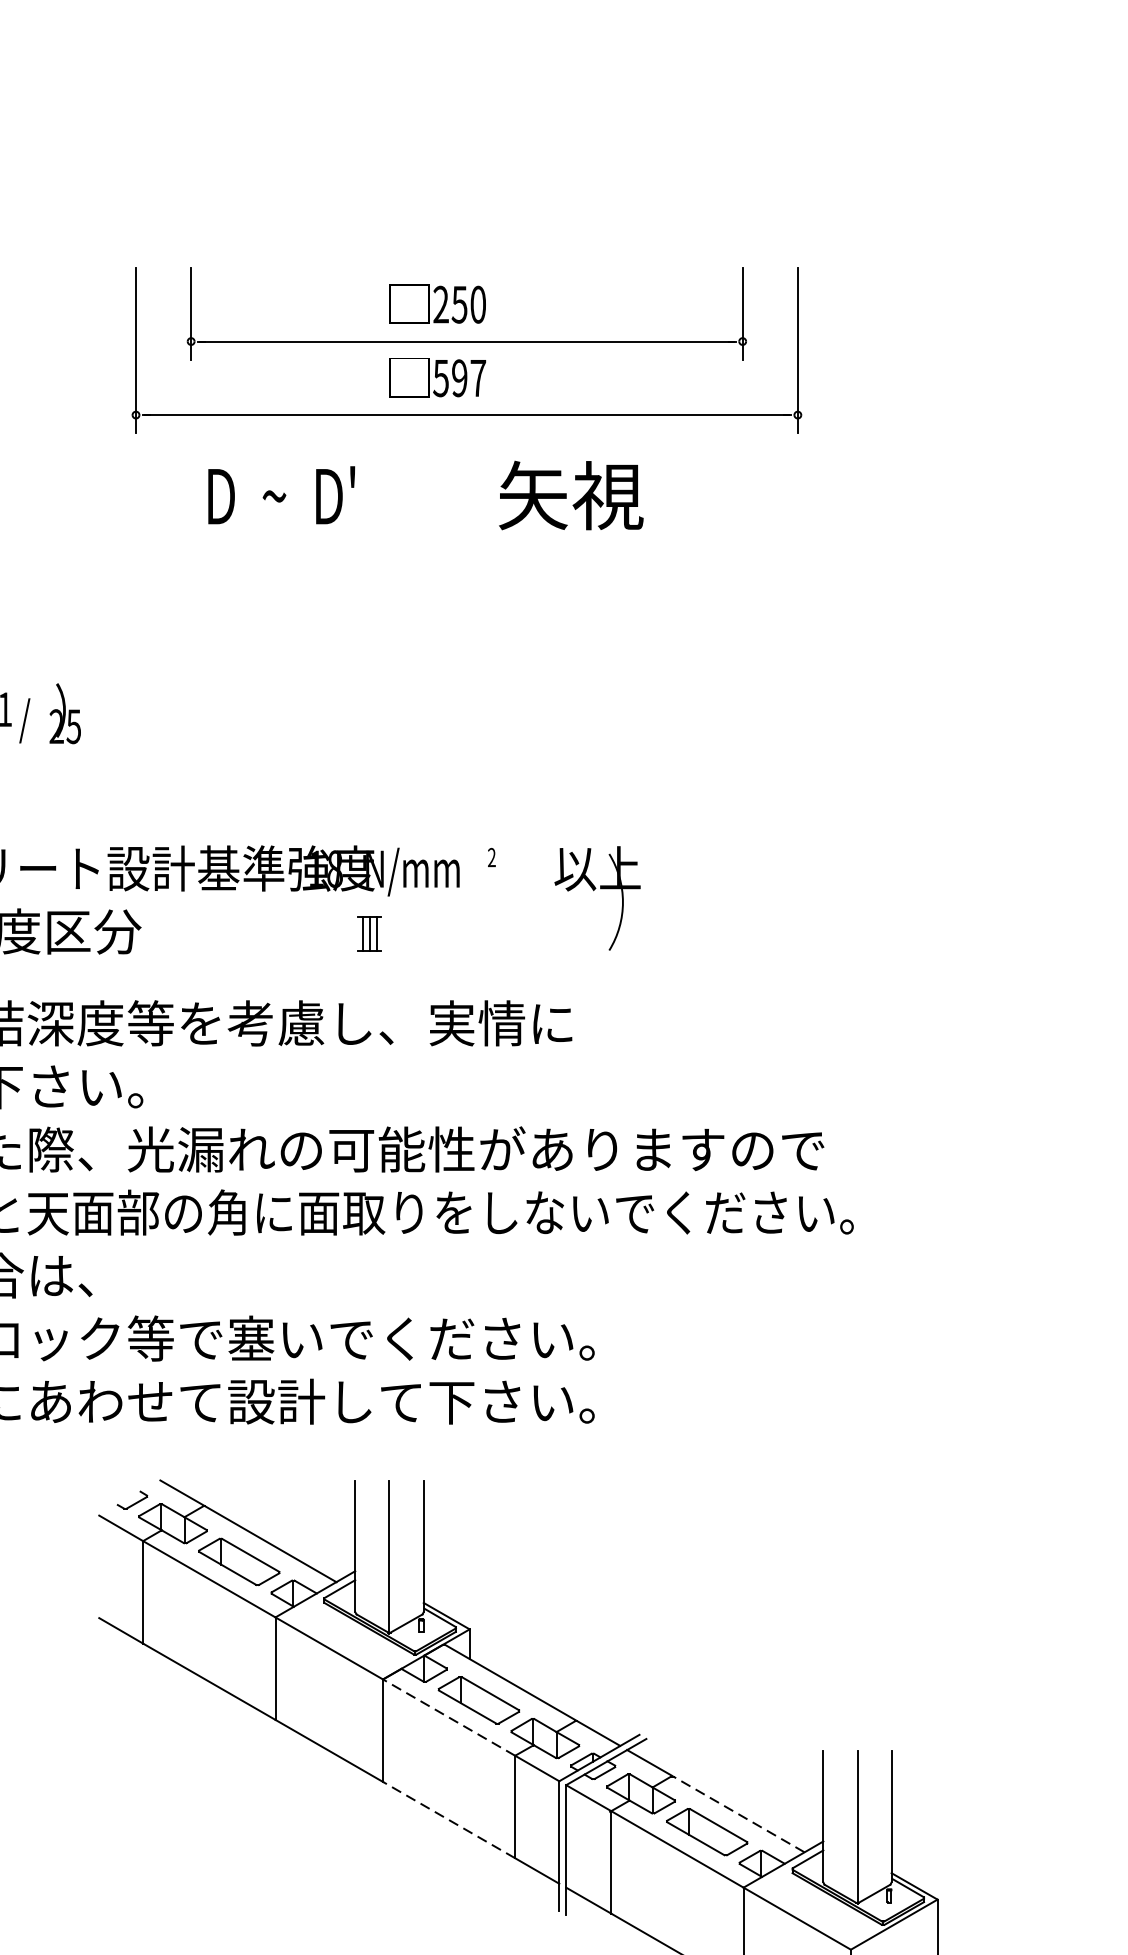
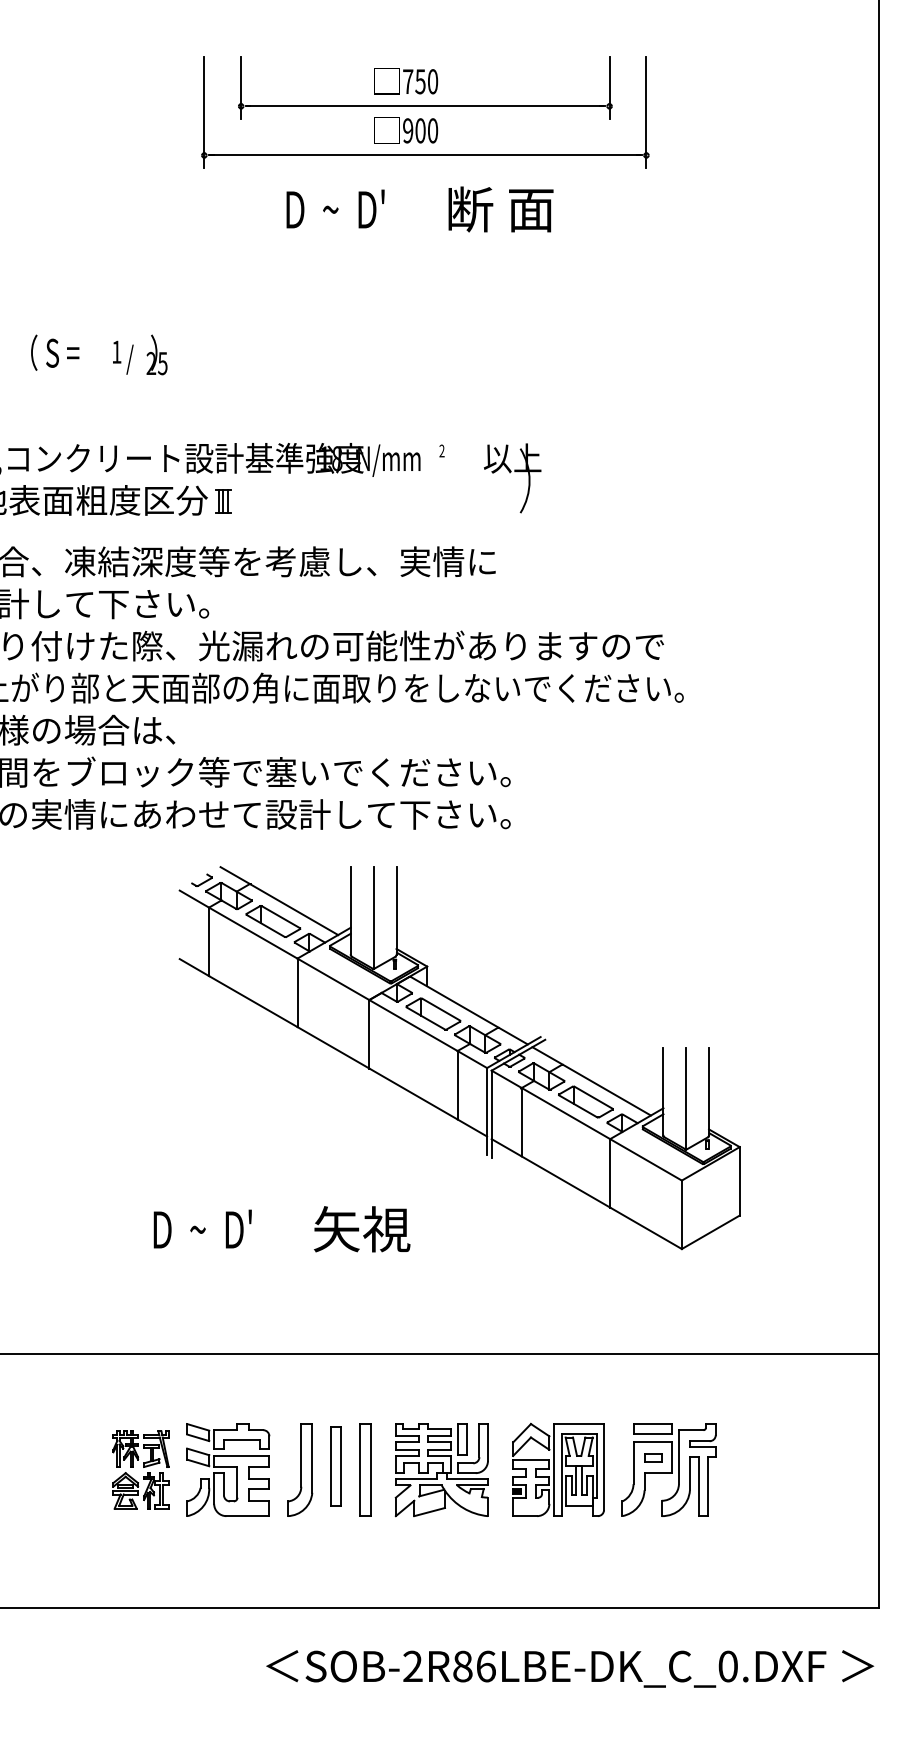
text: (441, 304) -> (408, 81), 250 -> 750
text: (459, 377) -> (420, 130), 597 -> 900
text: (281, 494) -> (335, 208), moved
text: (577, 496) -> (499, 209), 矢視 -> 断 面
part: (369, 933) -> (223, 501), moved
line: (449, 1717) -> (413, 1025), dashed -> solid
line: (739, 1814) -> (607, 1090), dashed -> solid
line: (449, 1820) -> (413, 1094), dashed -> solid

